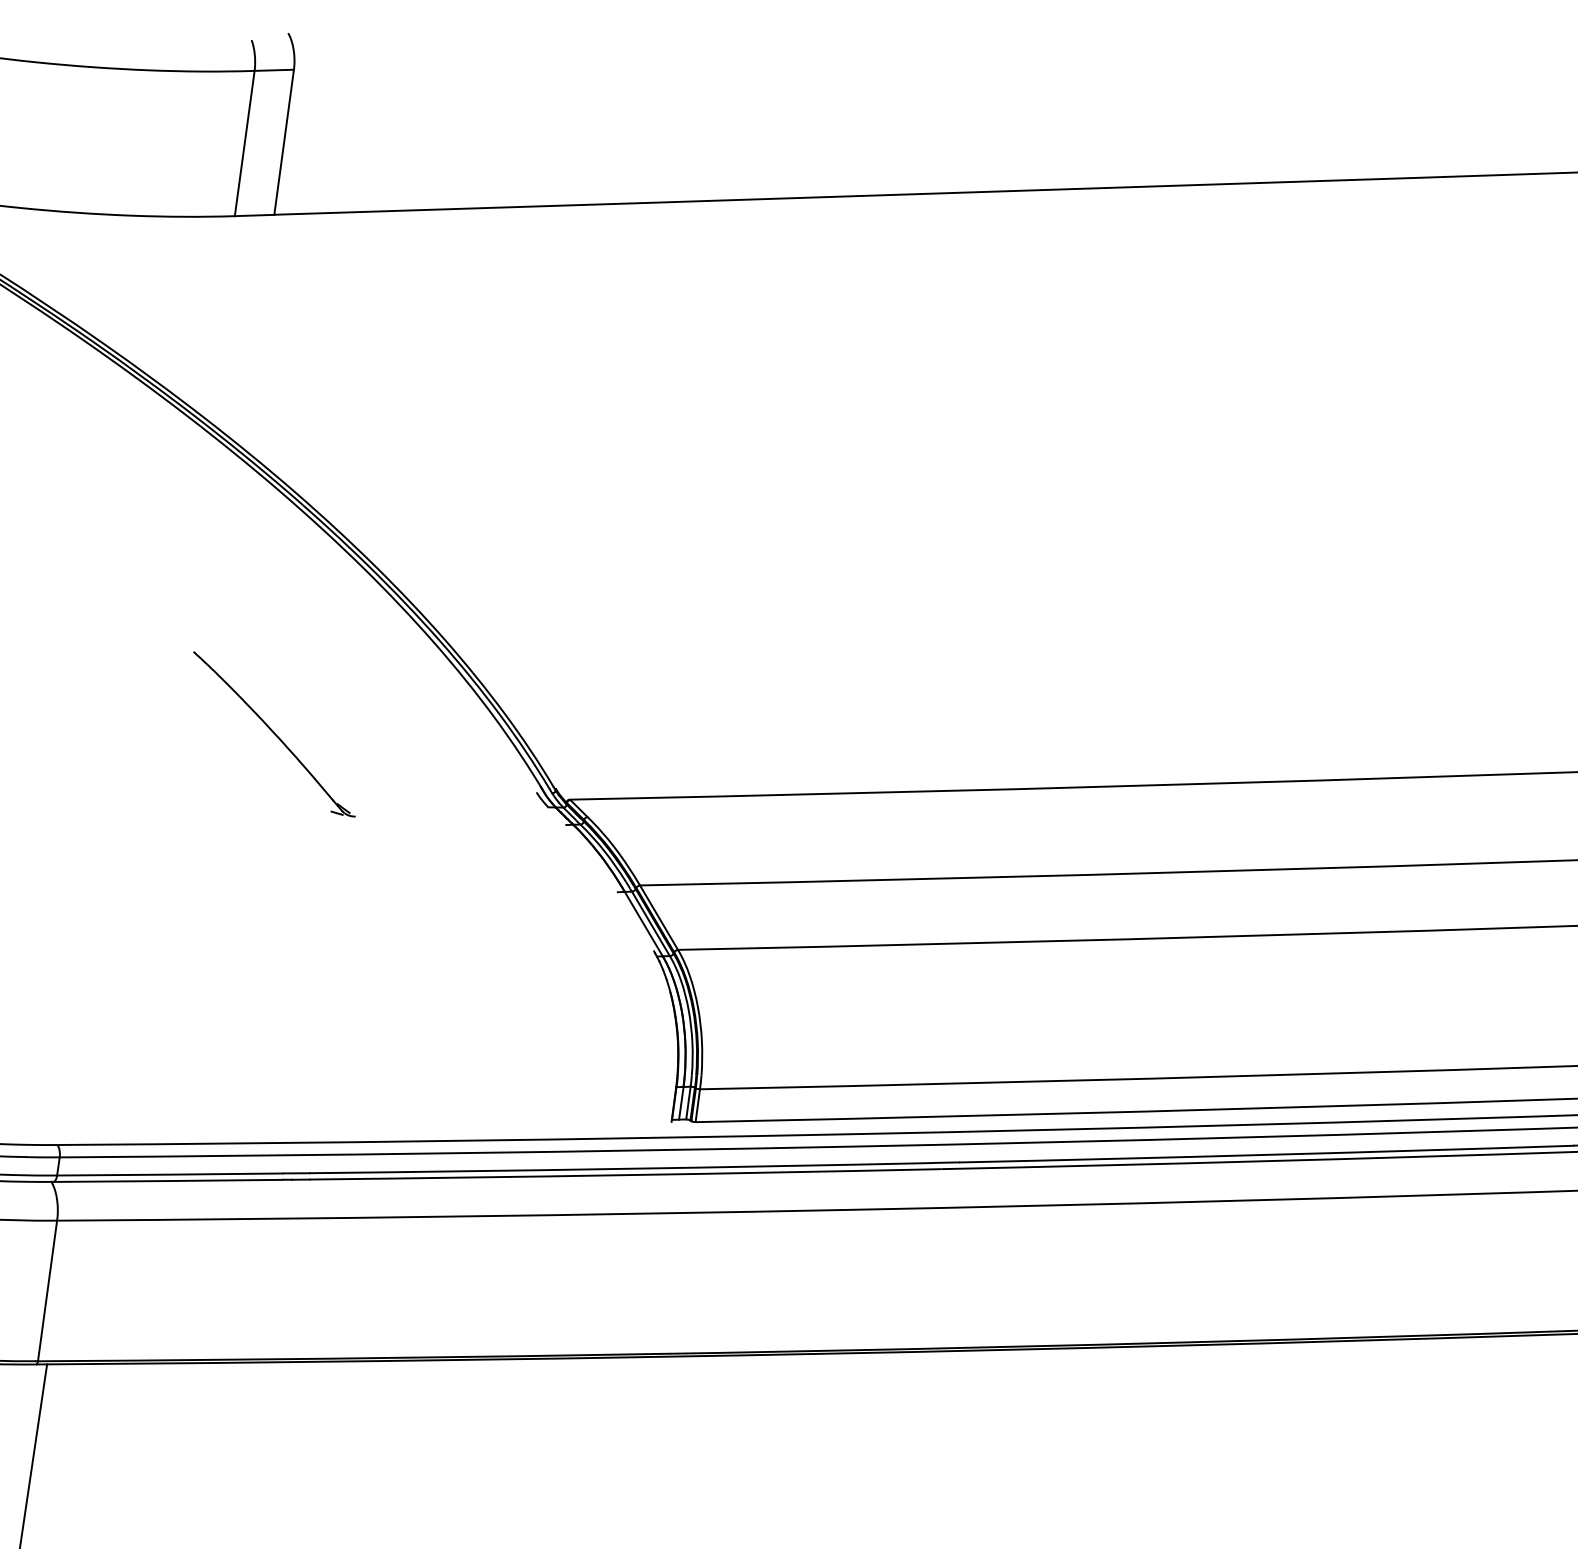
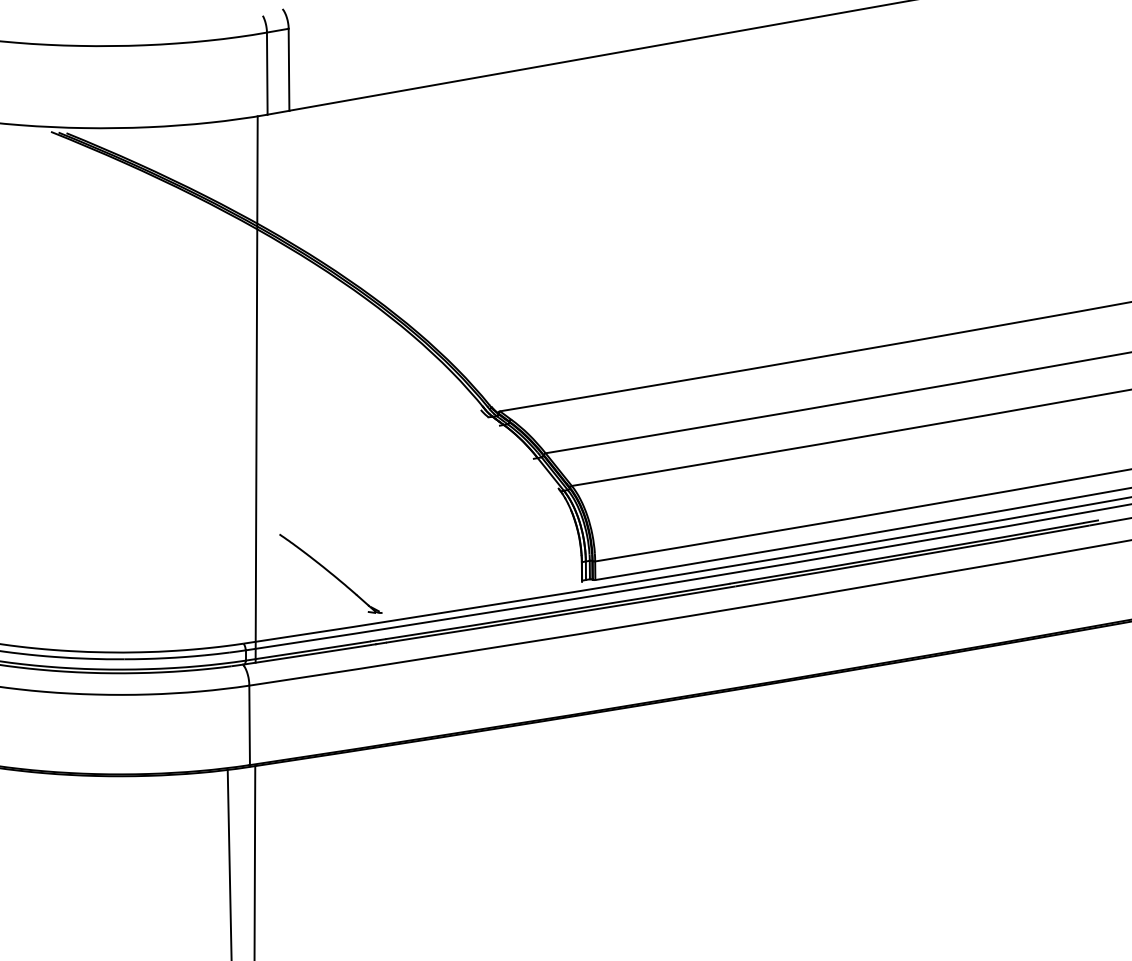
line: (145, 699) -> (256, 389), added
part: (273, 733) -> (330, 573), moved

